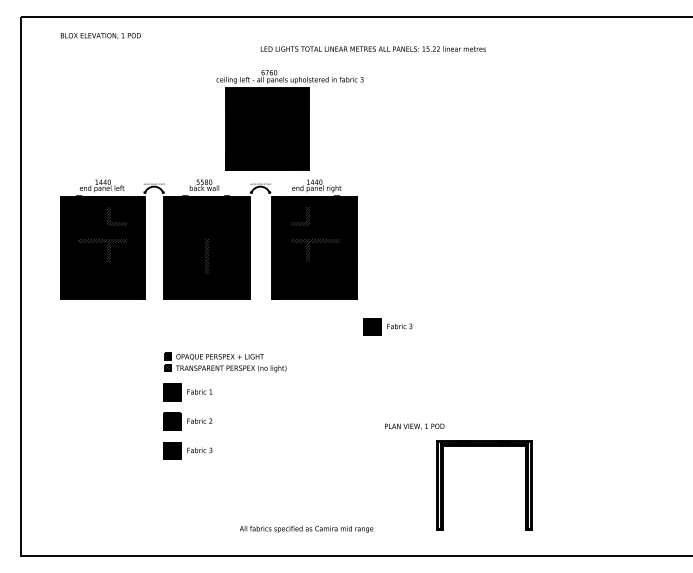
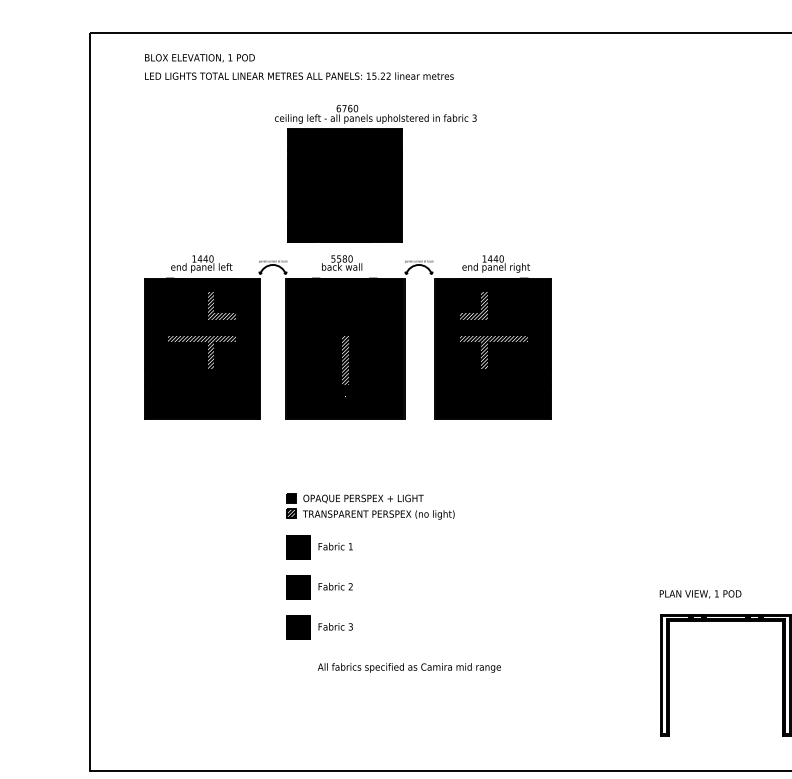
text: (372, 48) -> (298, 75), moved
part: (289, 120) -> (375, 174), moved
part: (387, 326) -> (593, 456), removed
text: (414, 426) -> (700, 594), moved
text: (306, 529) -> (409, 668), moved

